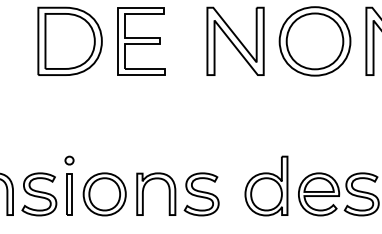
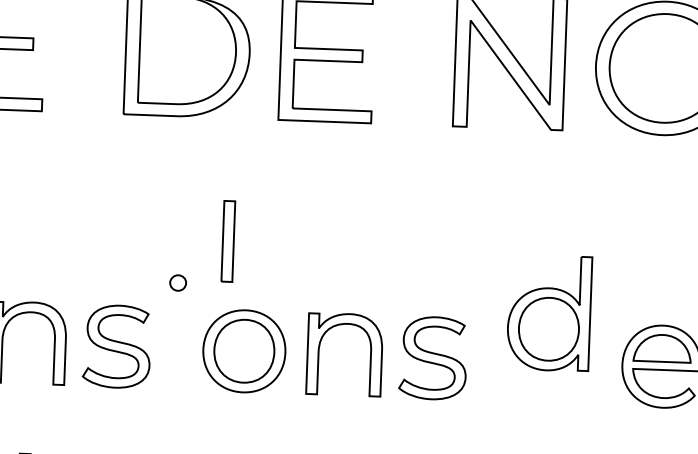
part: (266, 185) -> (549, 312), moved
part: (69, 194) -> (228, 241), moved

